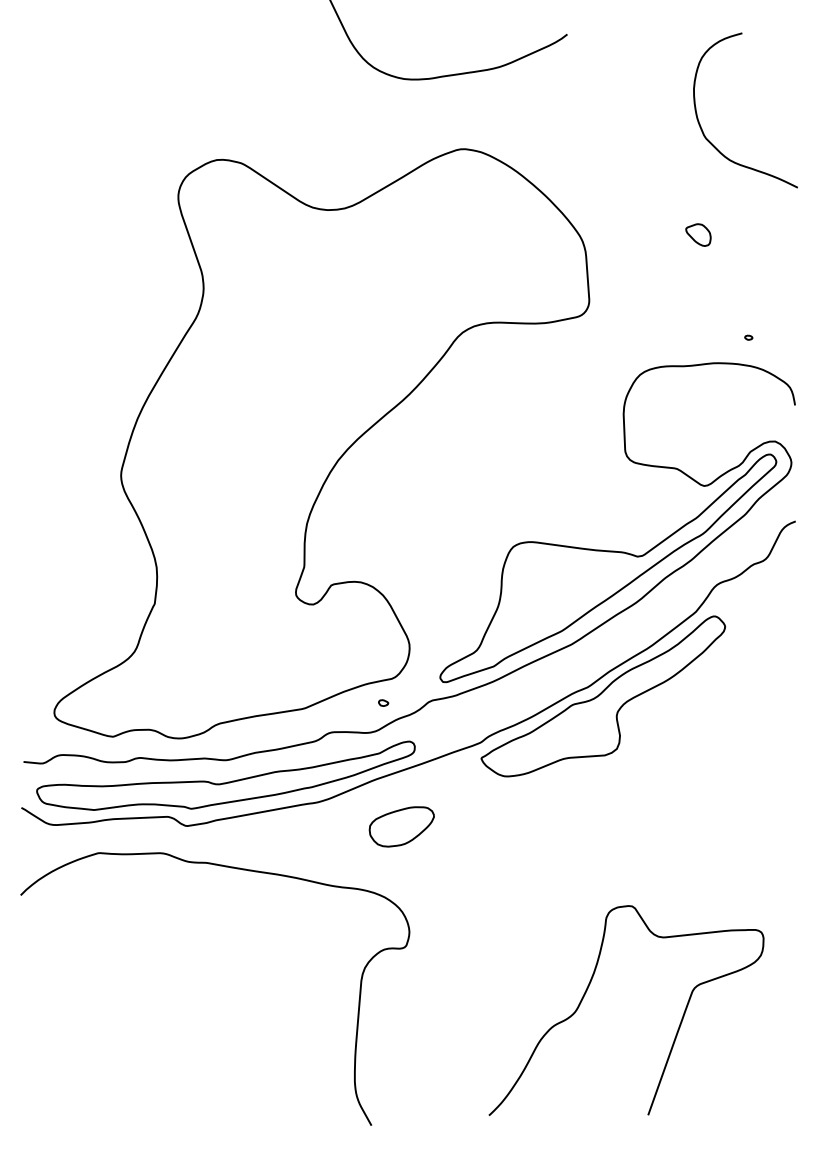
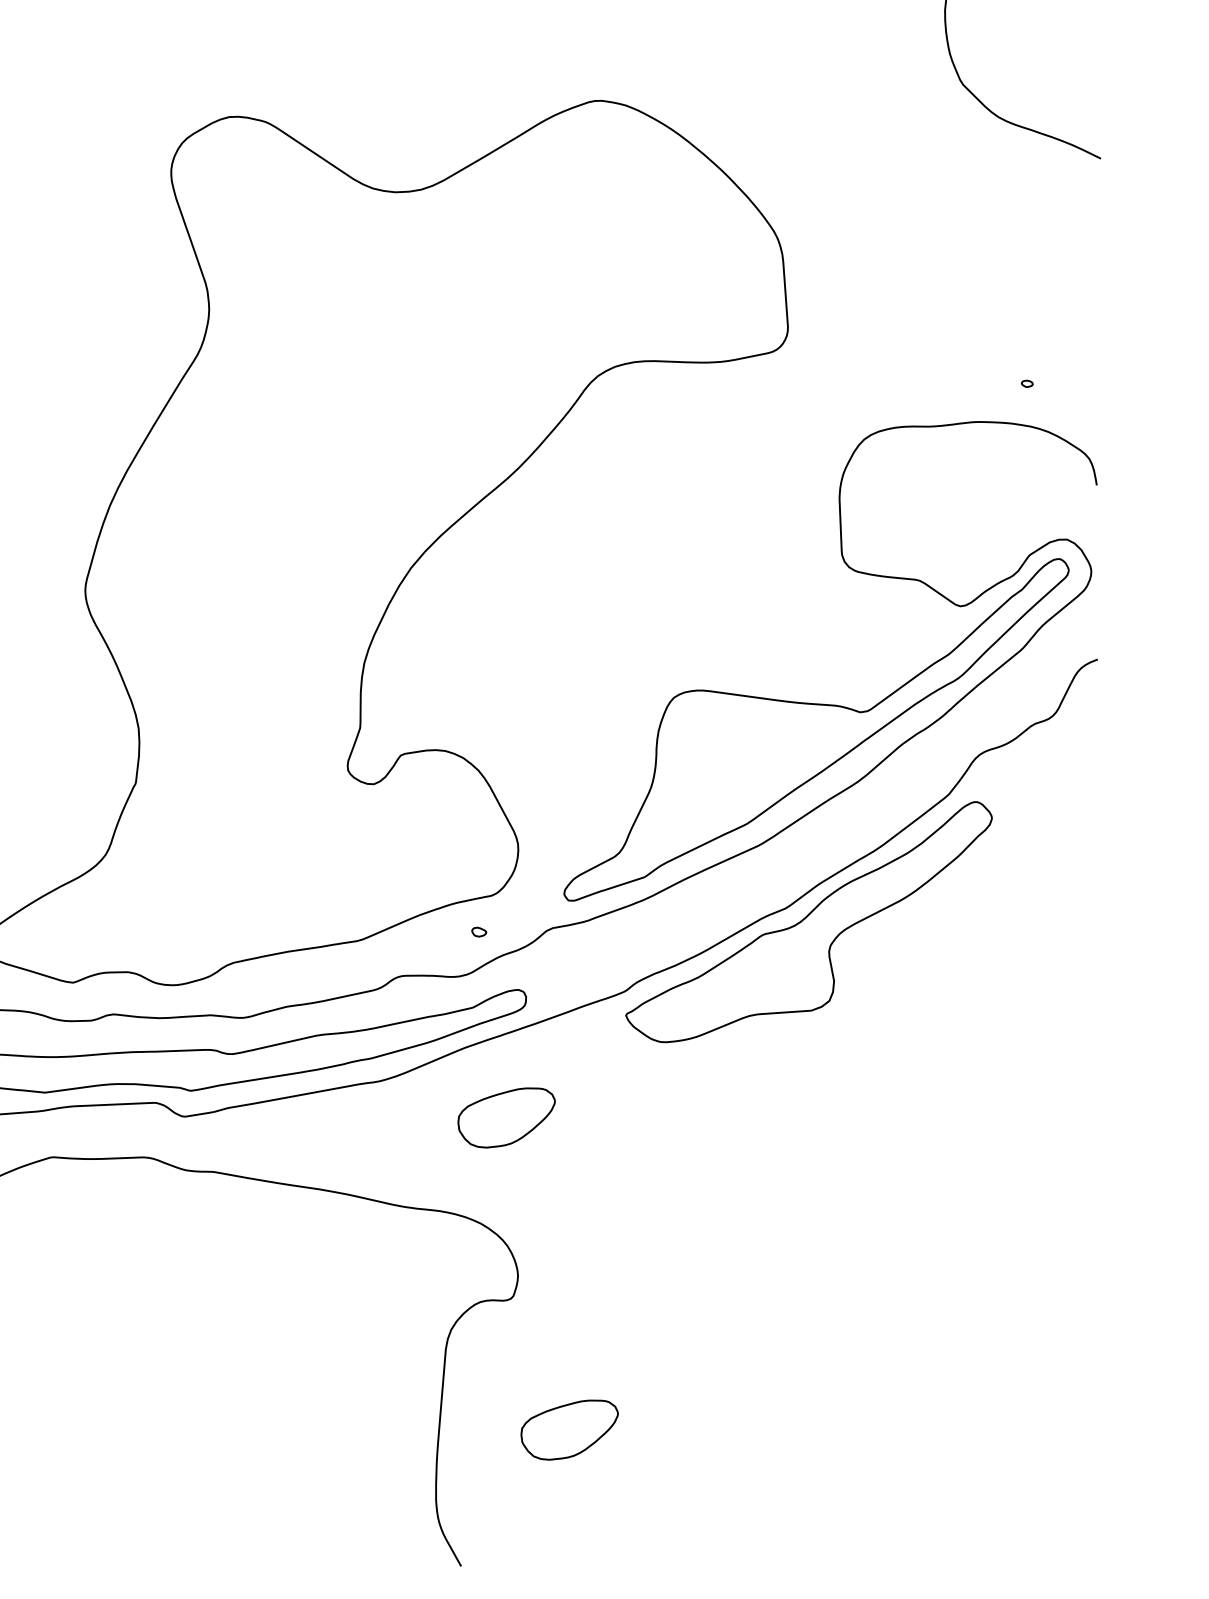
part: (698, 234) -> (951, 228), removed
curve: (586, 993) -> (783, 1367), removed
part: (443, 1034) -> (569, 1429), added

